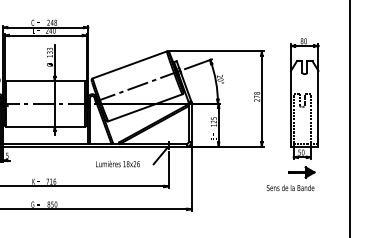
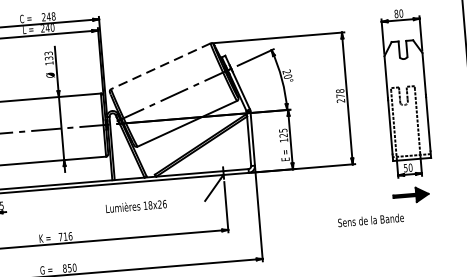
line: (129, 65) -> (160, 67), solid -> dashed
text: (117, 163) -> (135, 205), moved
text: (290, 187) -> (370, 219), moved

